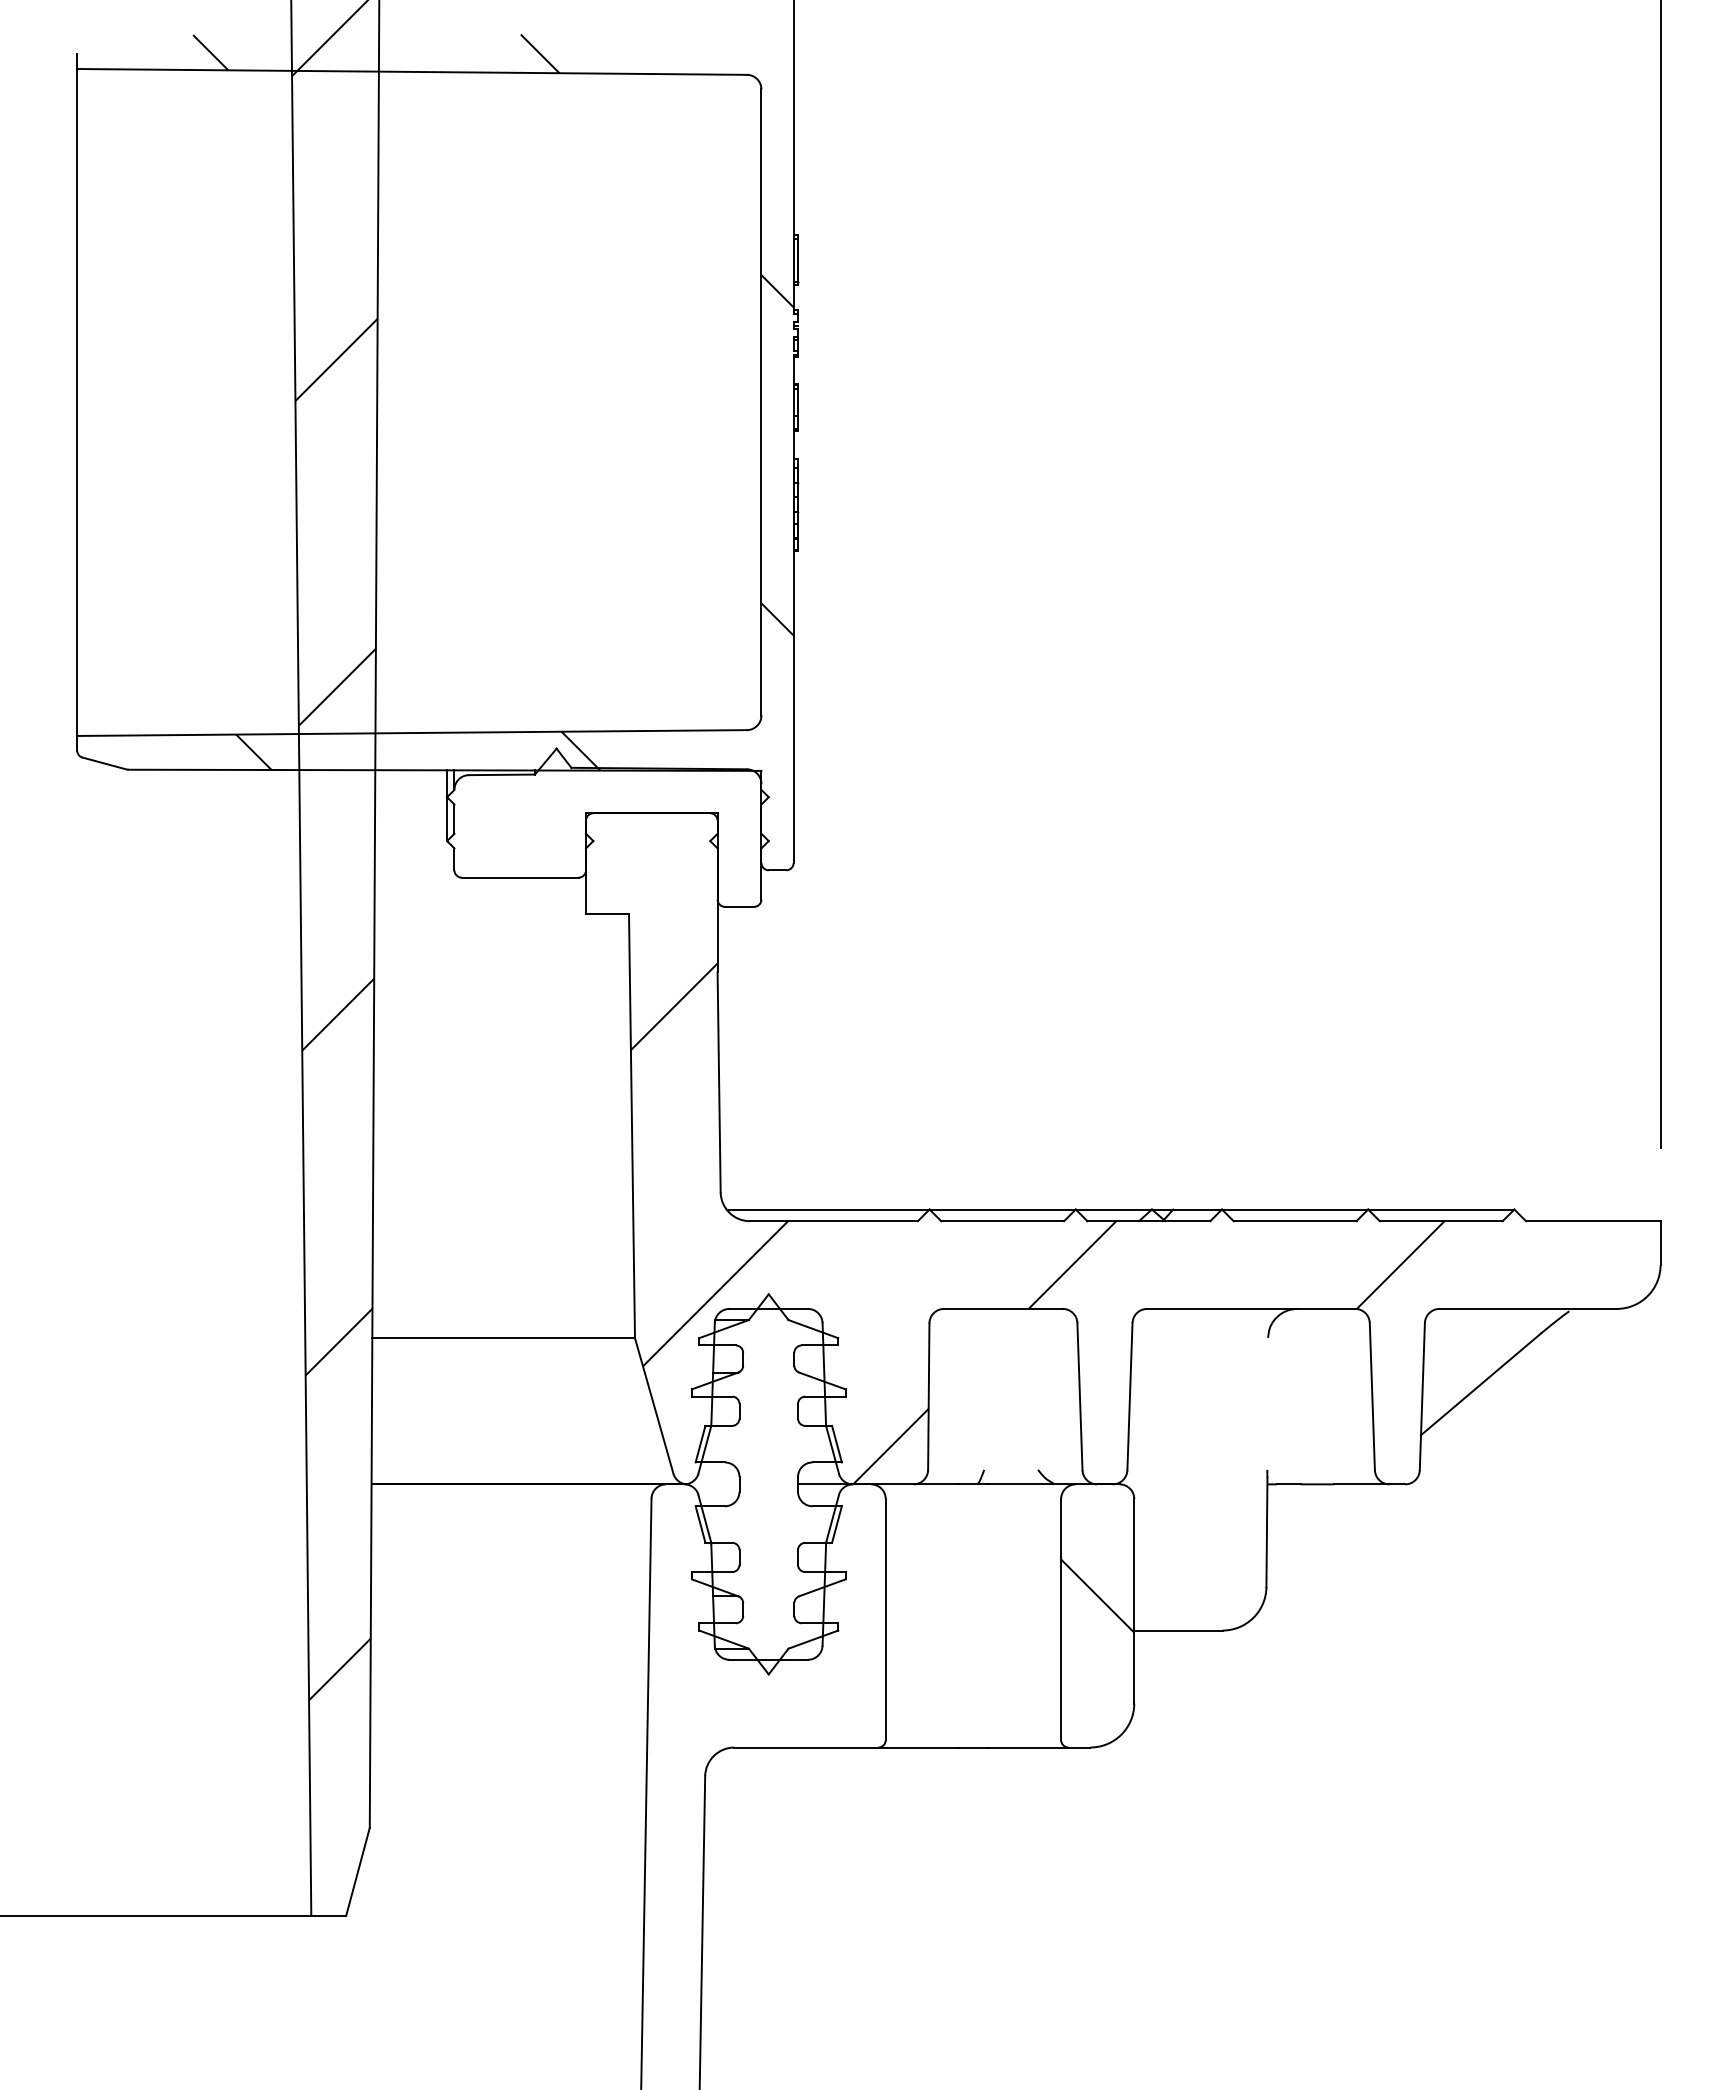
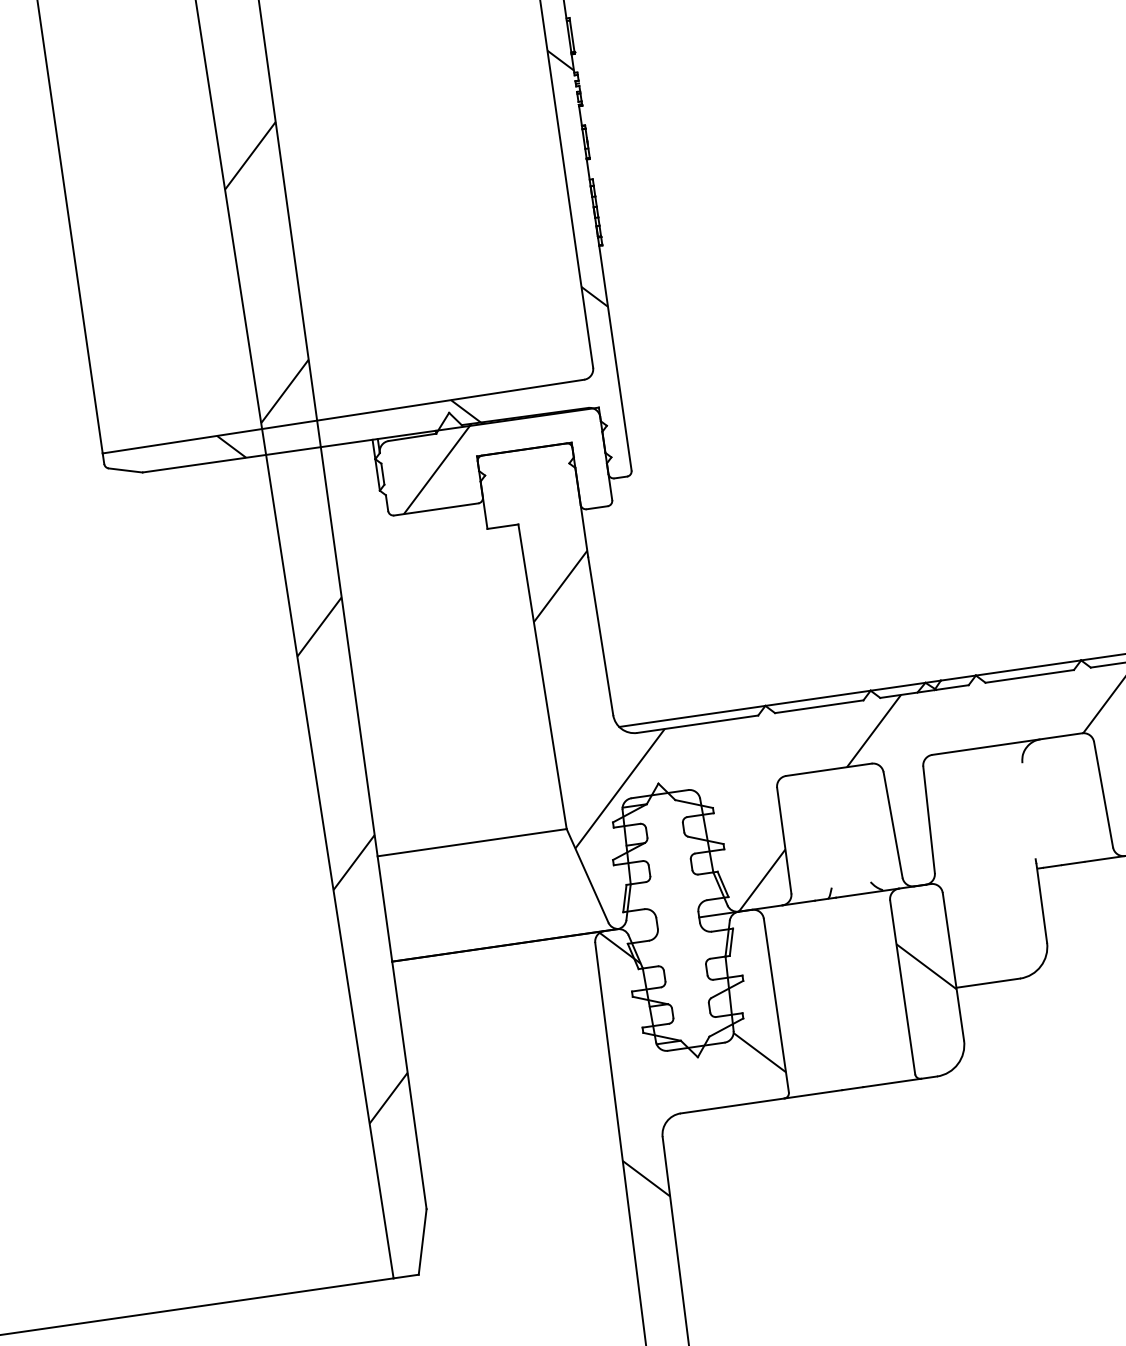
hatch: (529, 822) -> (437, 468), added
hatch: (765, 1671) -> (695, 1055), added

